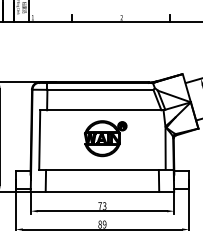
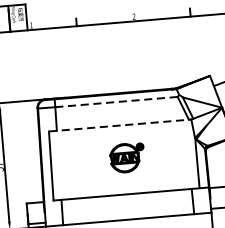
line: (100, 89) -> (116, 101), solid -> dashed
line: (101, 110) -> (119, 125), solid -> dashed
part: (105, 138) -> (127, 157), size x0.7

